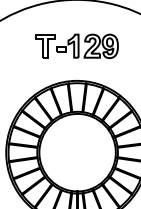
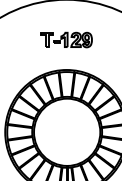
part: (76, 45) -> (66, 39), size x0.71

